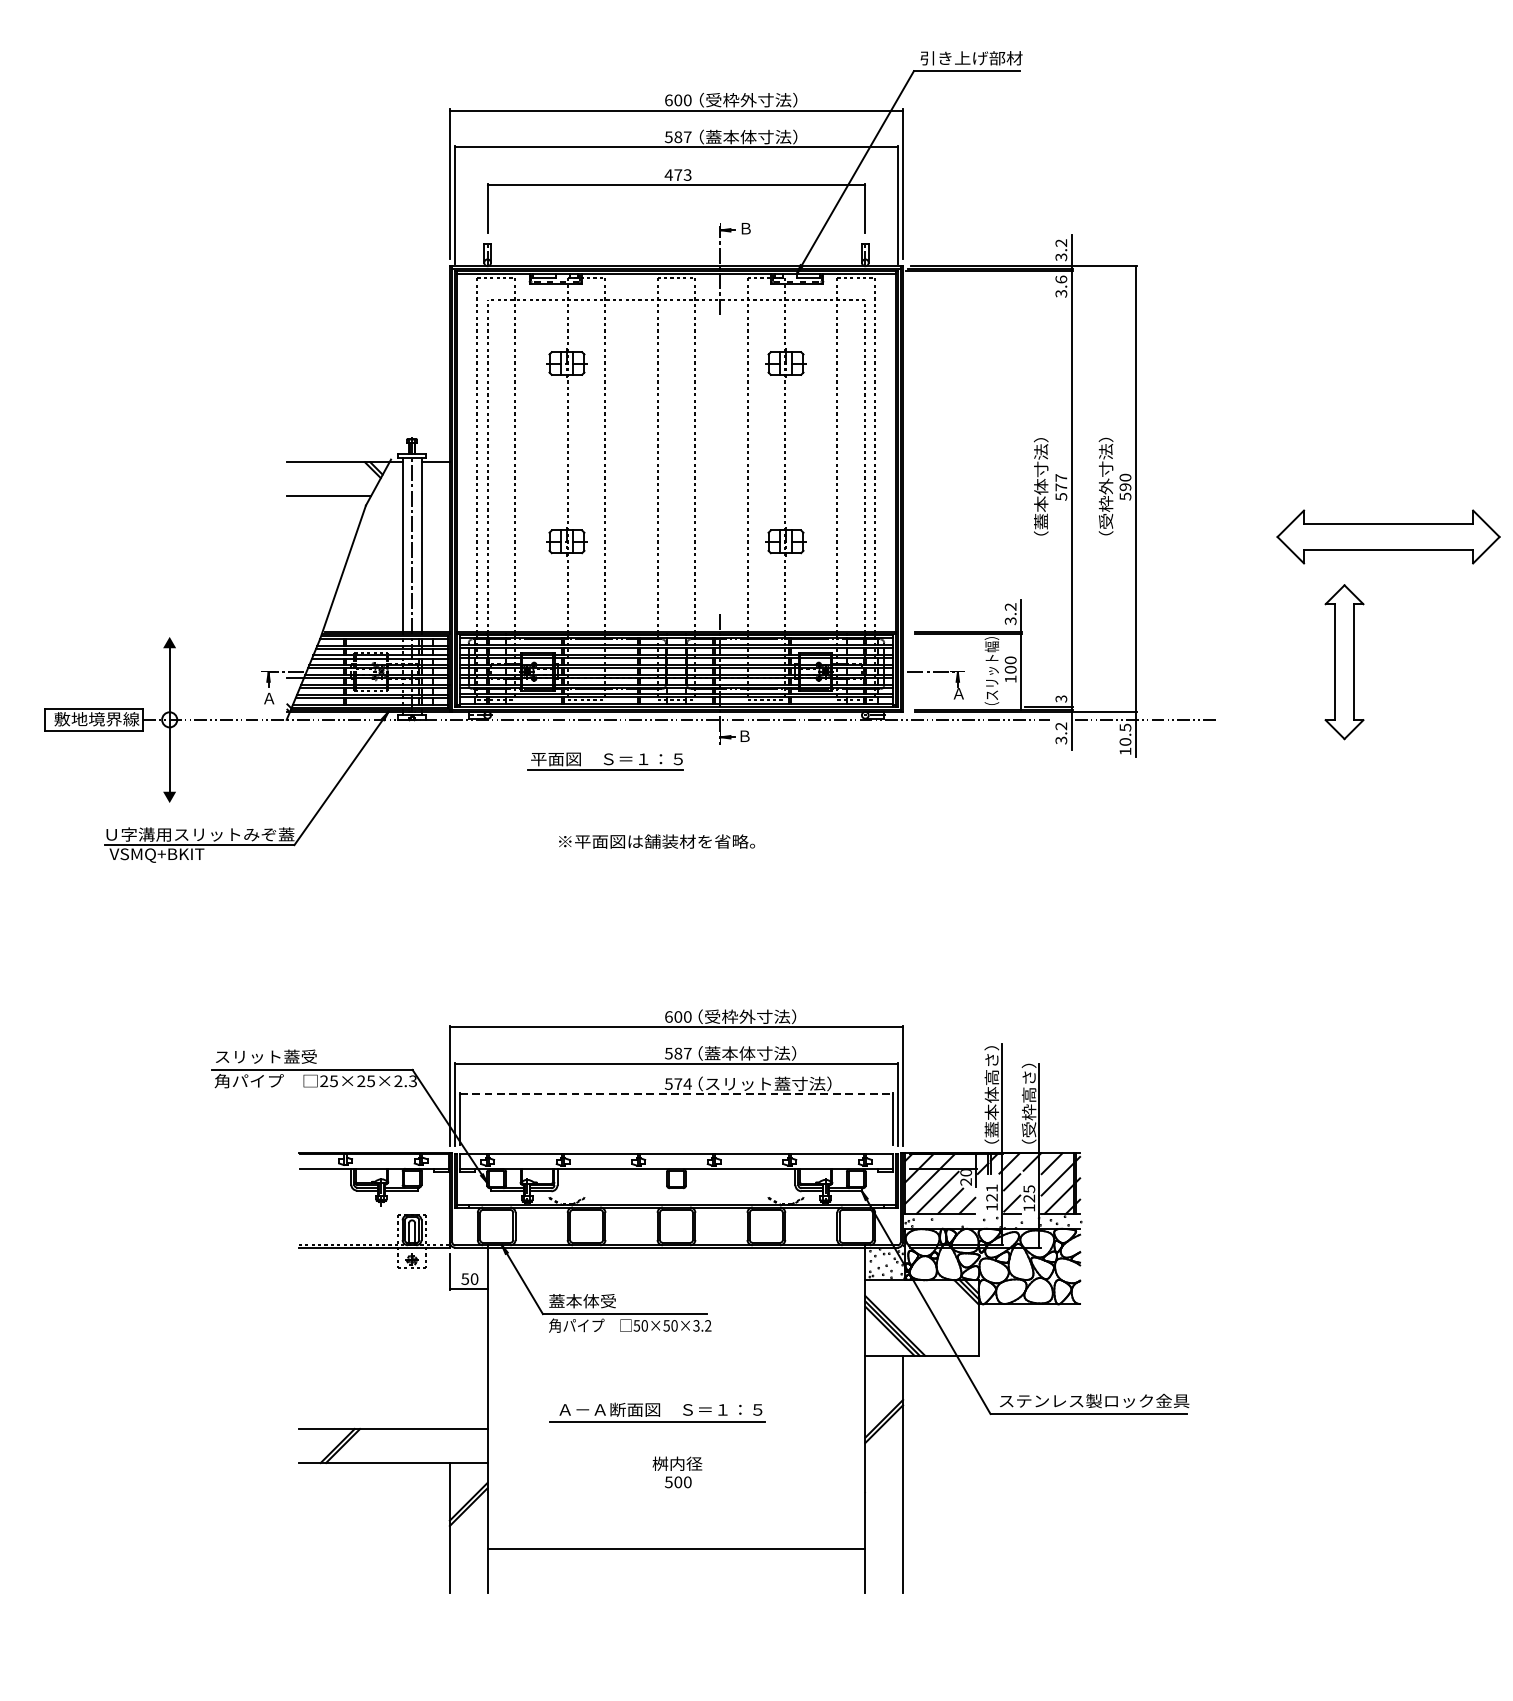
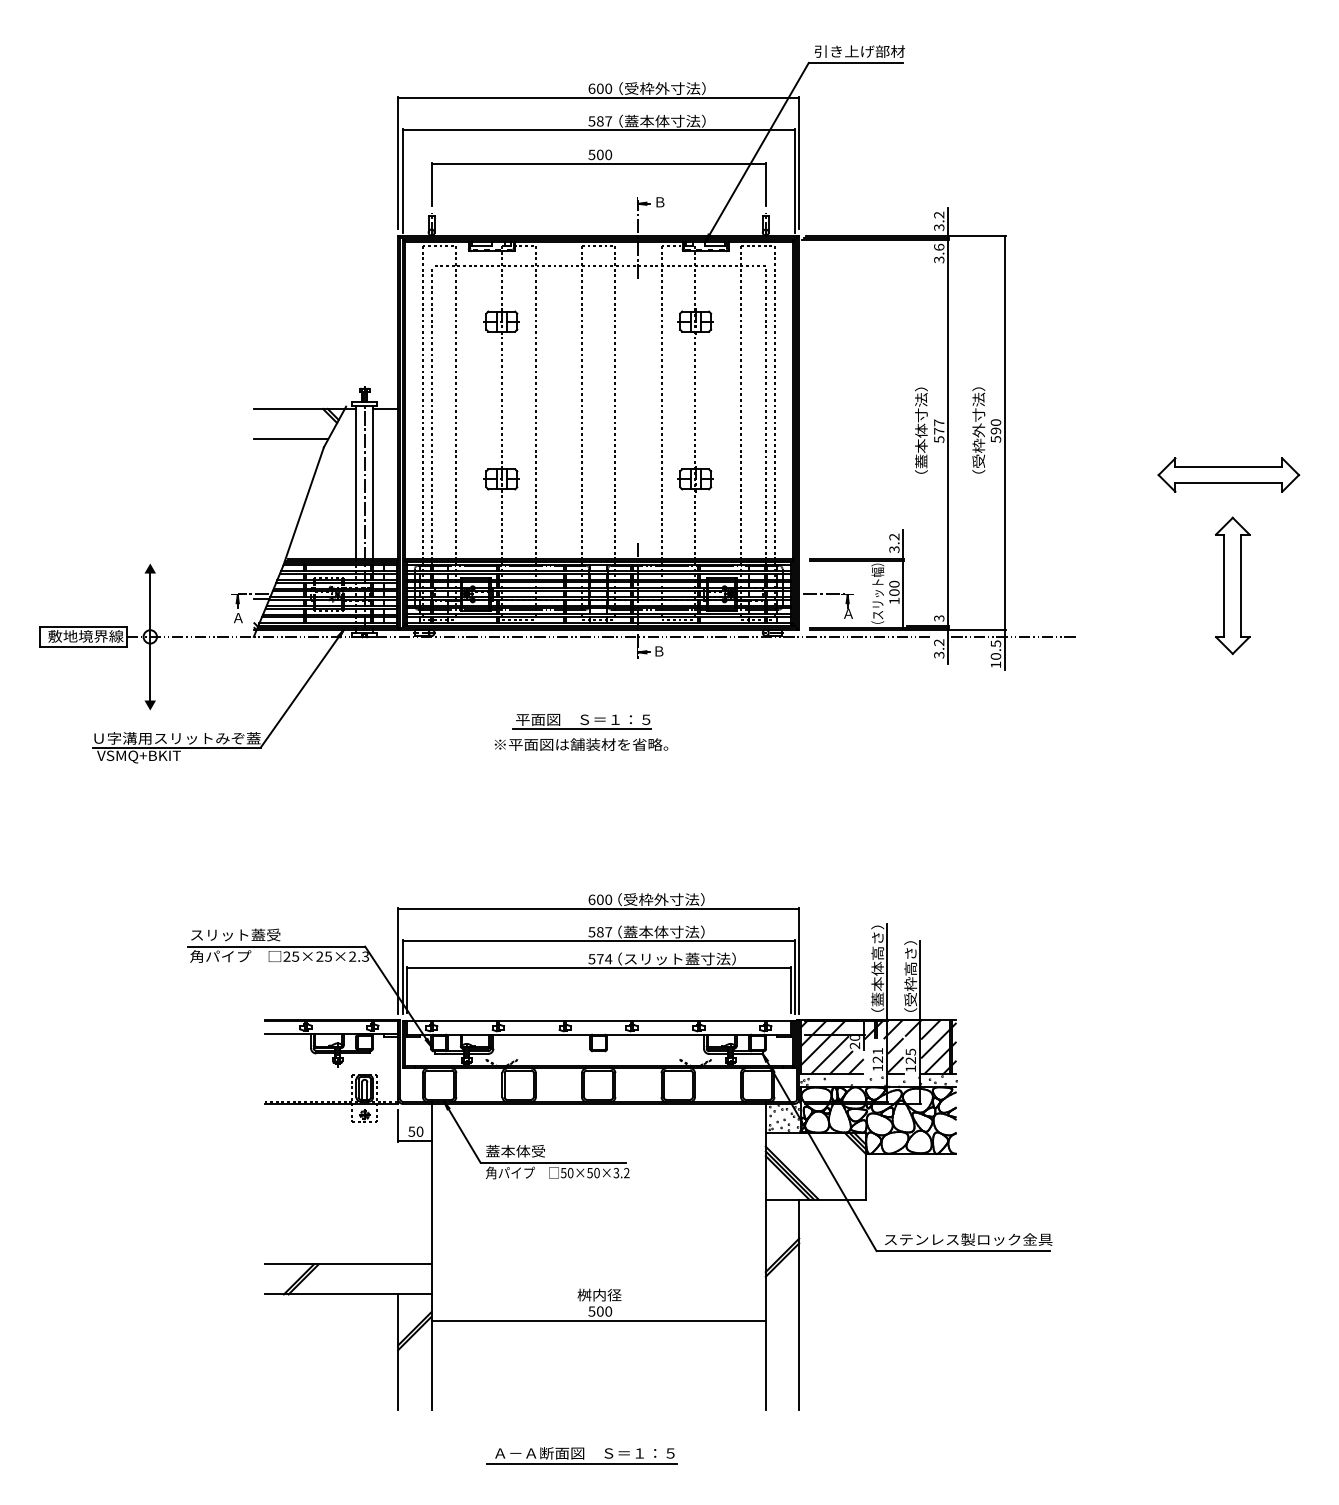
text: (678, 174) -> (600, 154), 473 -> 500
part: (1388, 536) -> (1228, 474), size x0.71
part: (1344, 661) -> (1232, 585), moved
part: (605, 761) -> (581, 721), moved
line: (676, 1094) -> (598, 968), dashed -> solid
part: (657, 1412) -> (581, 1455), moved
line: (676, 1548) -> (598, 1320), moved

